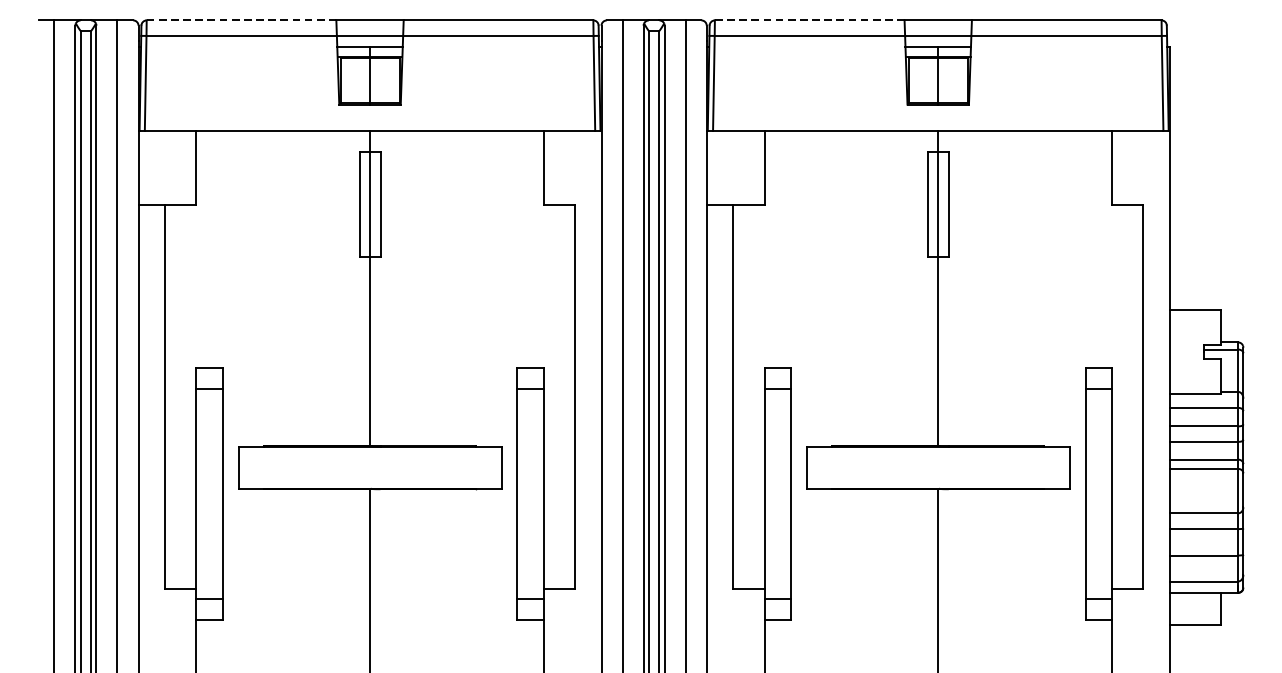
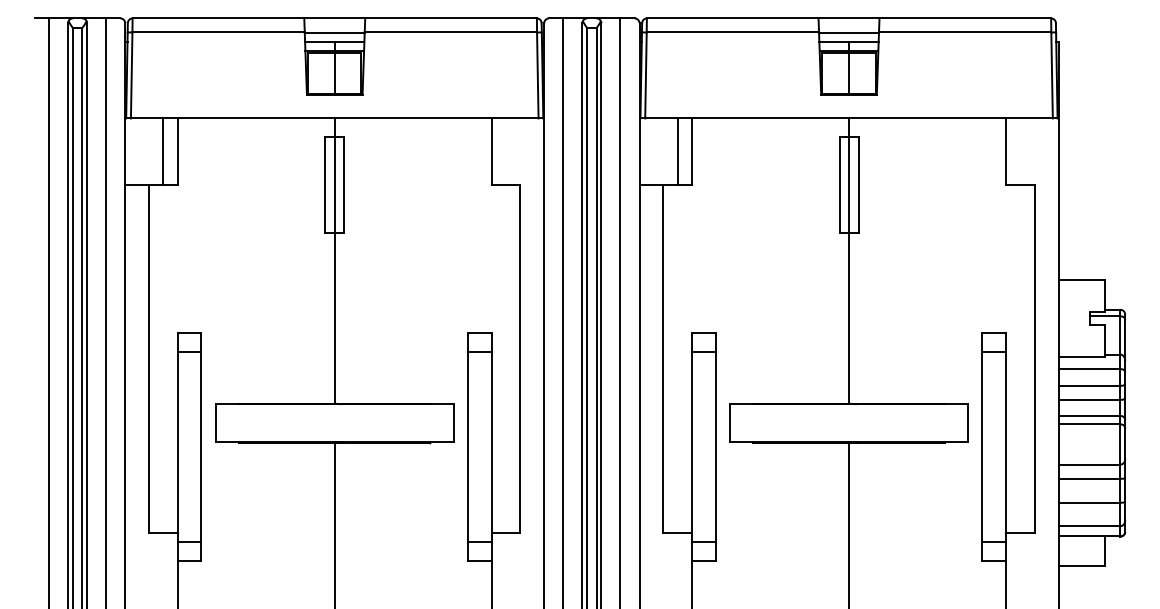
line: (241, 20) -> (218, 18), dashed -> solid
line: (809, 20) -> (732, 18), dashed -> solid
line: (180, 167) -> (163, 151), added
line: (748, 167) -> (677, 151), added

